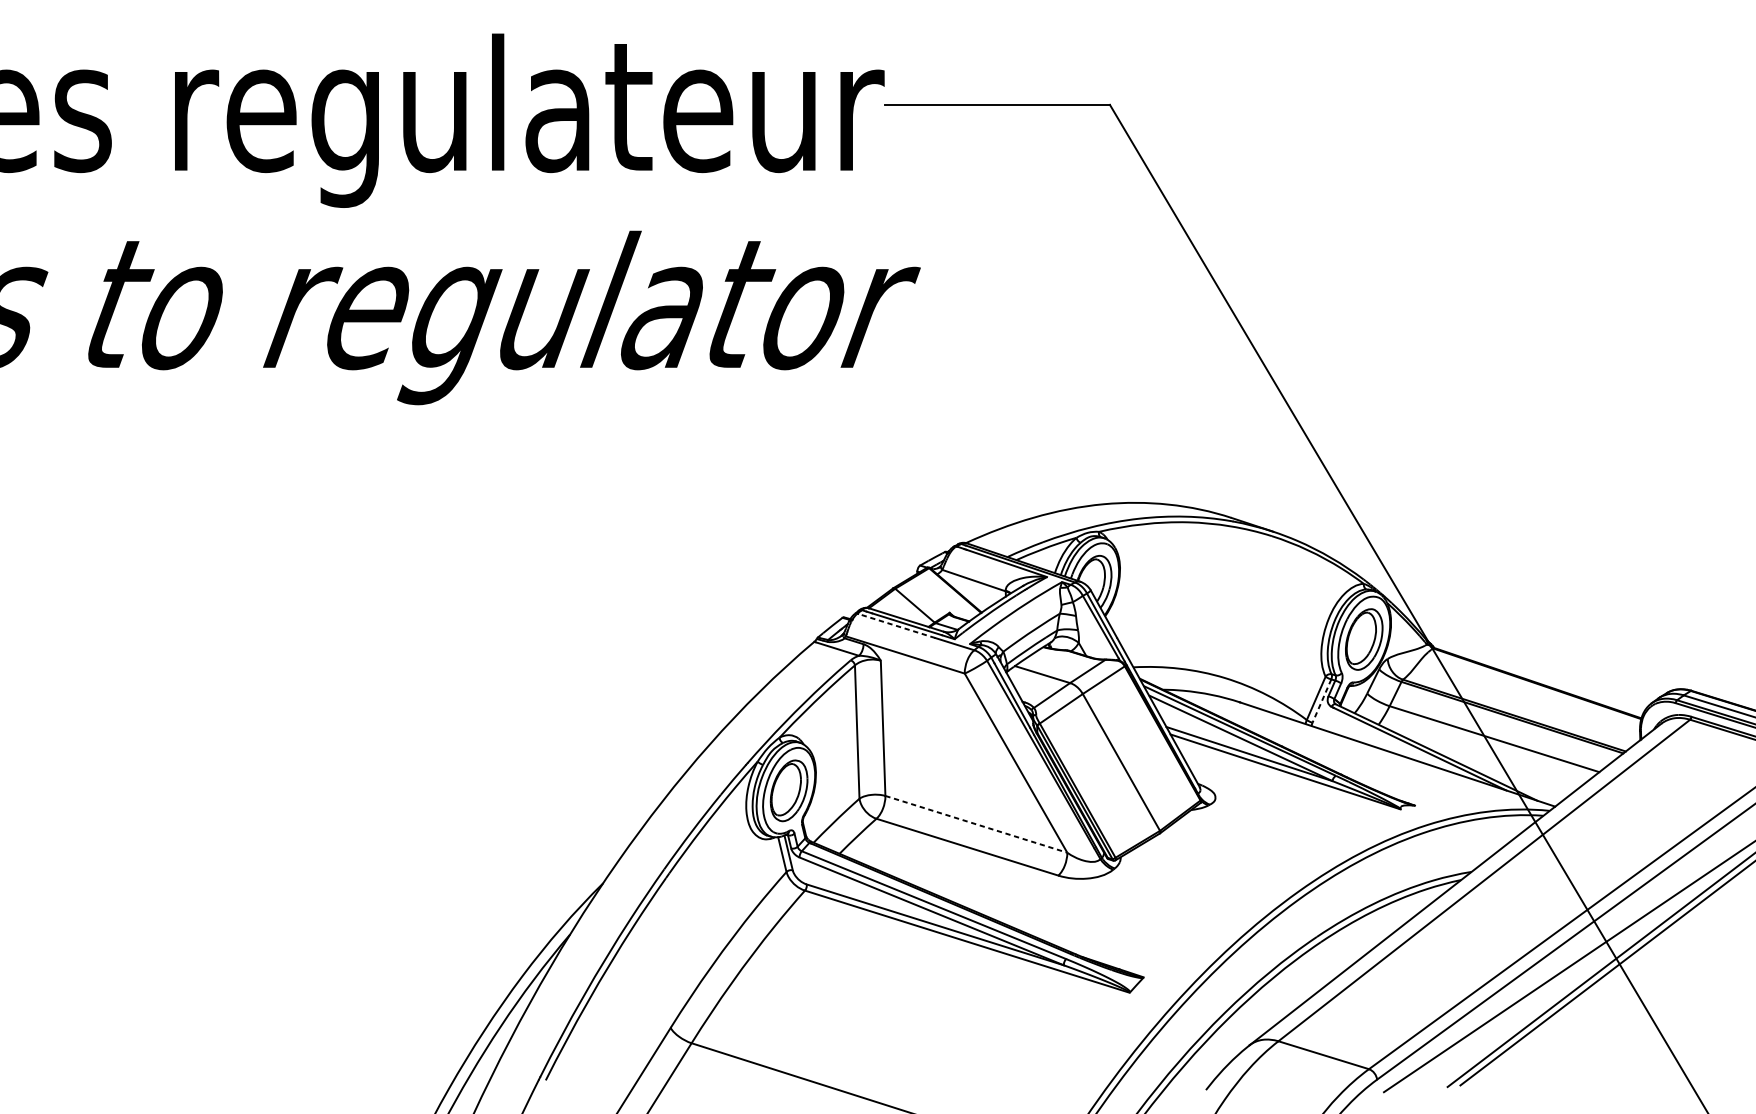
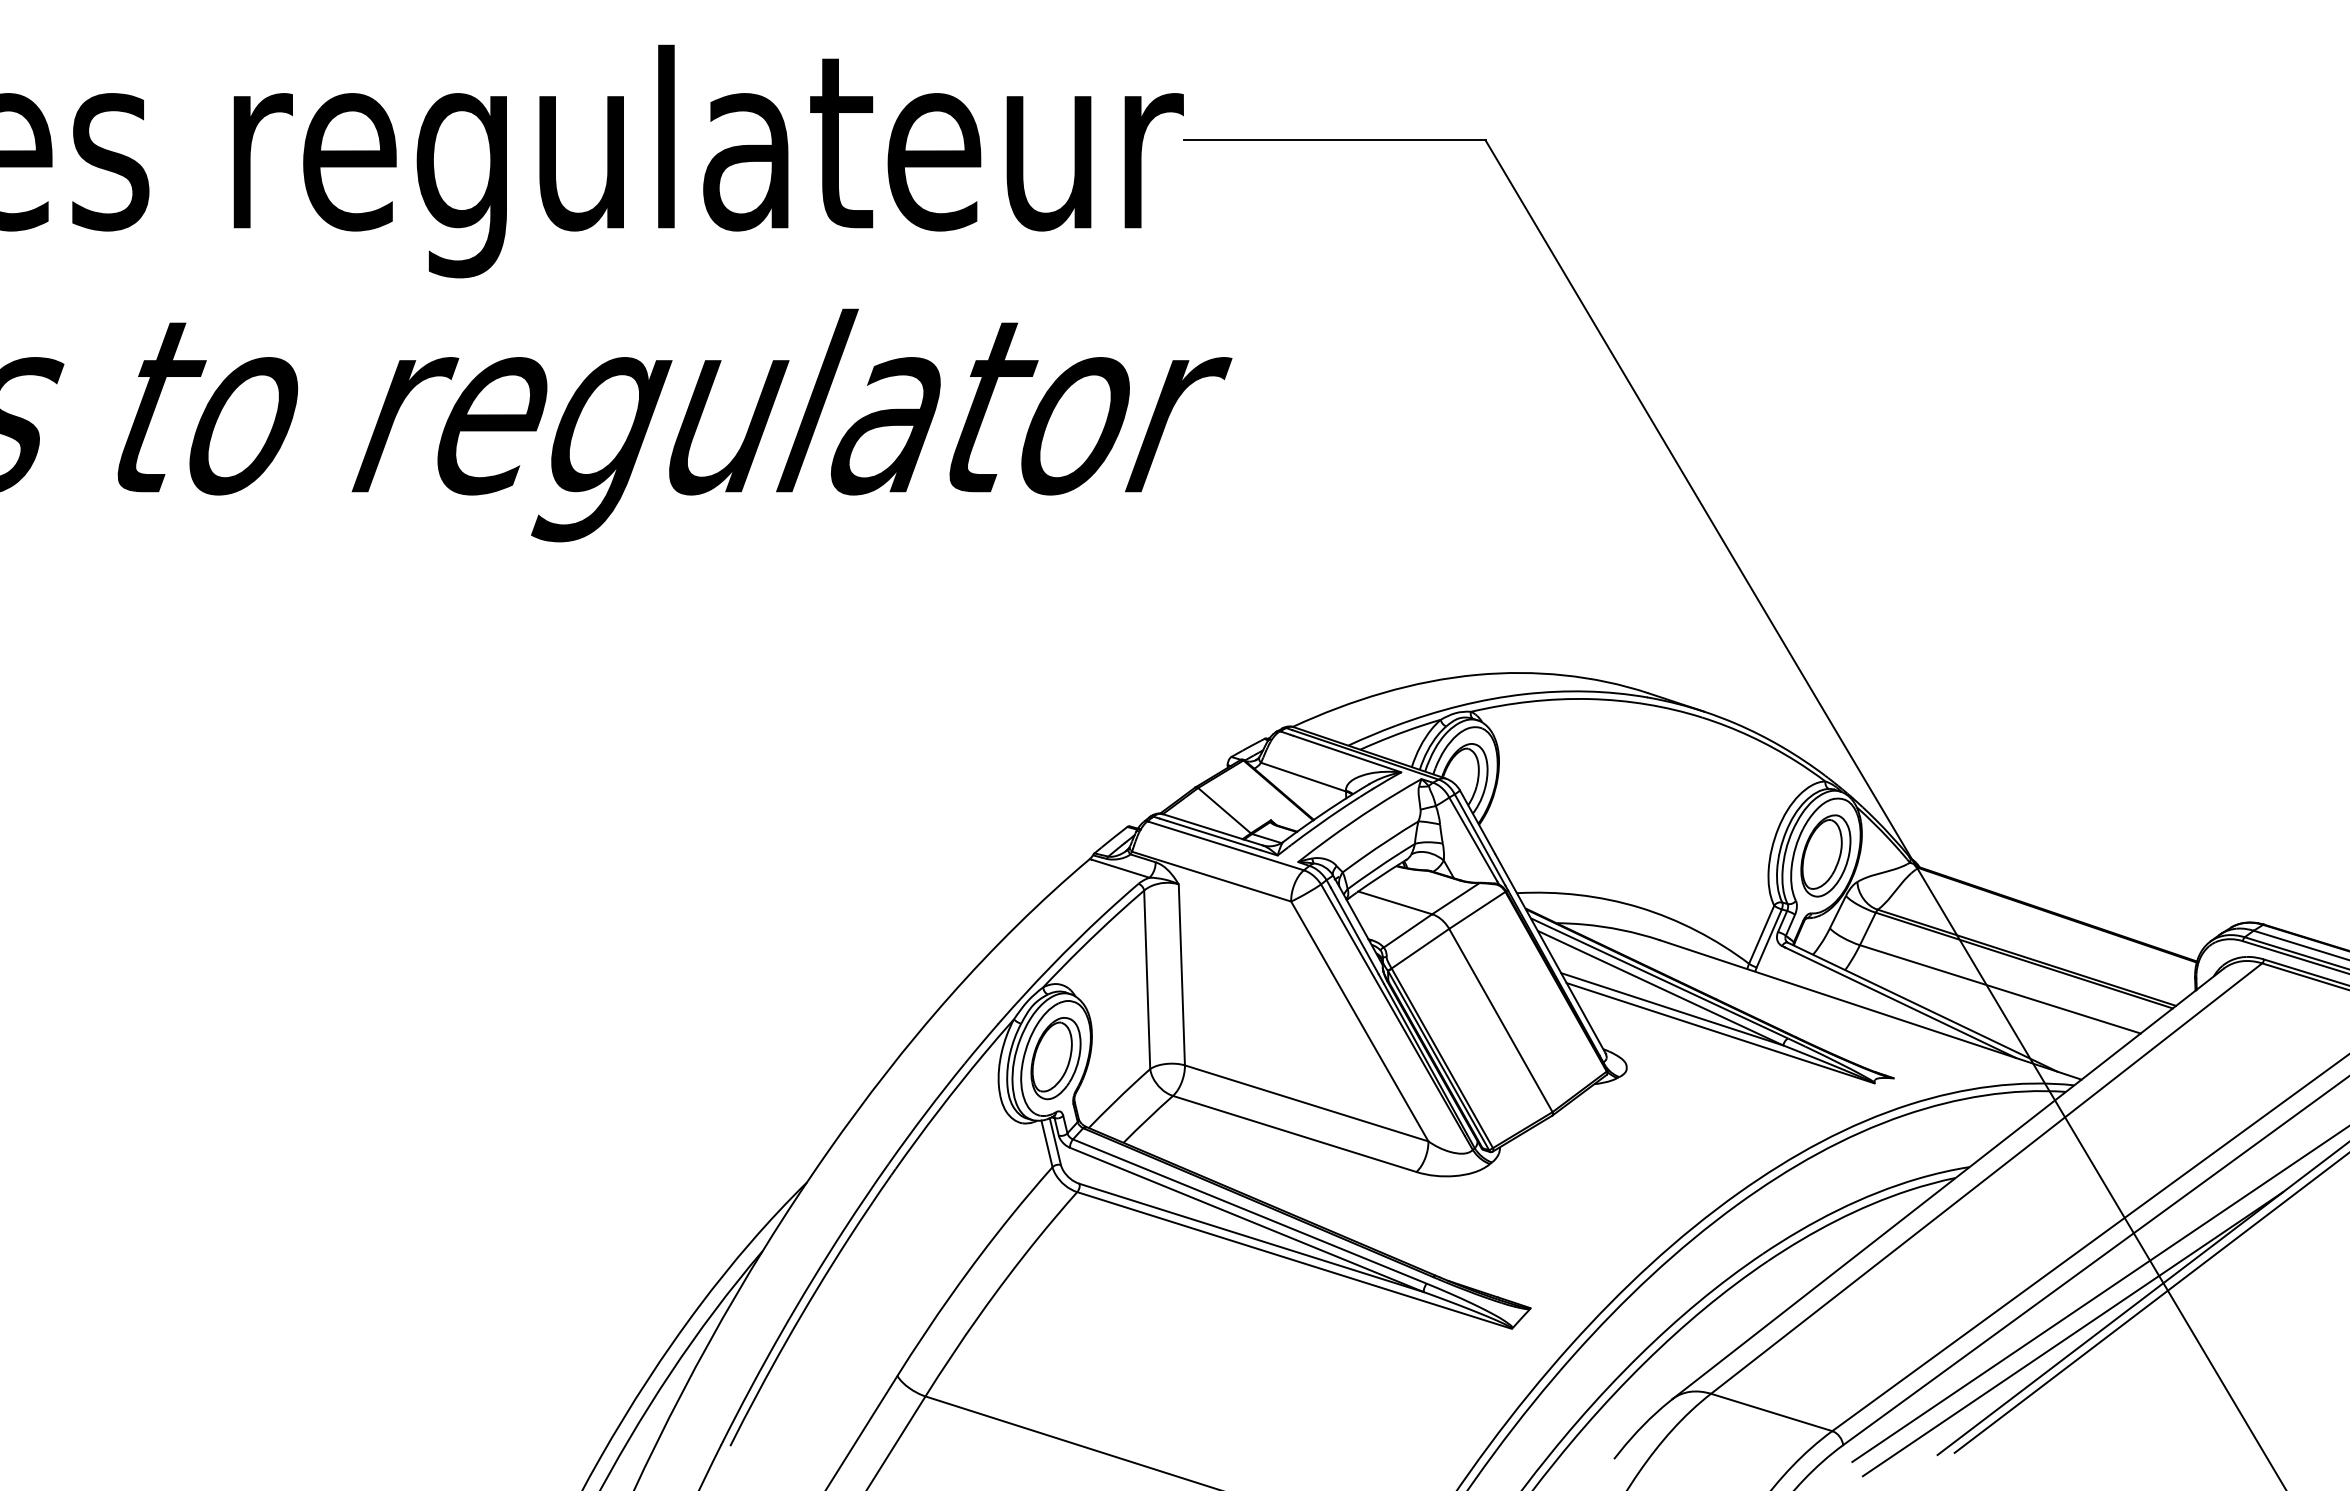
line: (896, 625) -> (1199, 837), dashed -> solid
line: (1322, 701) -> (1769, 938), dashed -> solid
line: (976, 824) -> (1306, 1103), dashed -> solid
line: (1548, 996) -> (2072, 1334), added

